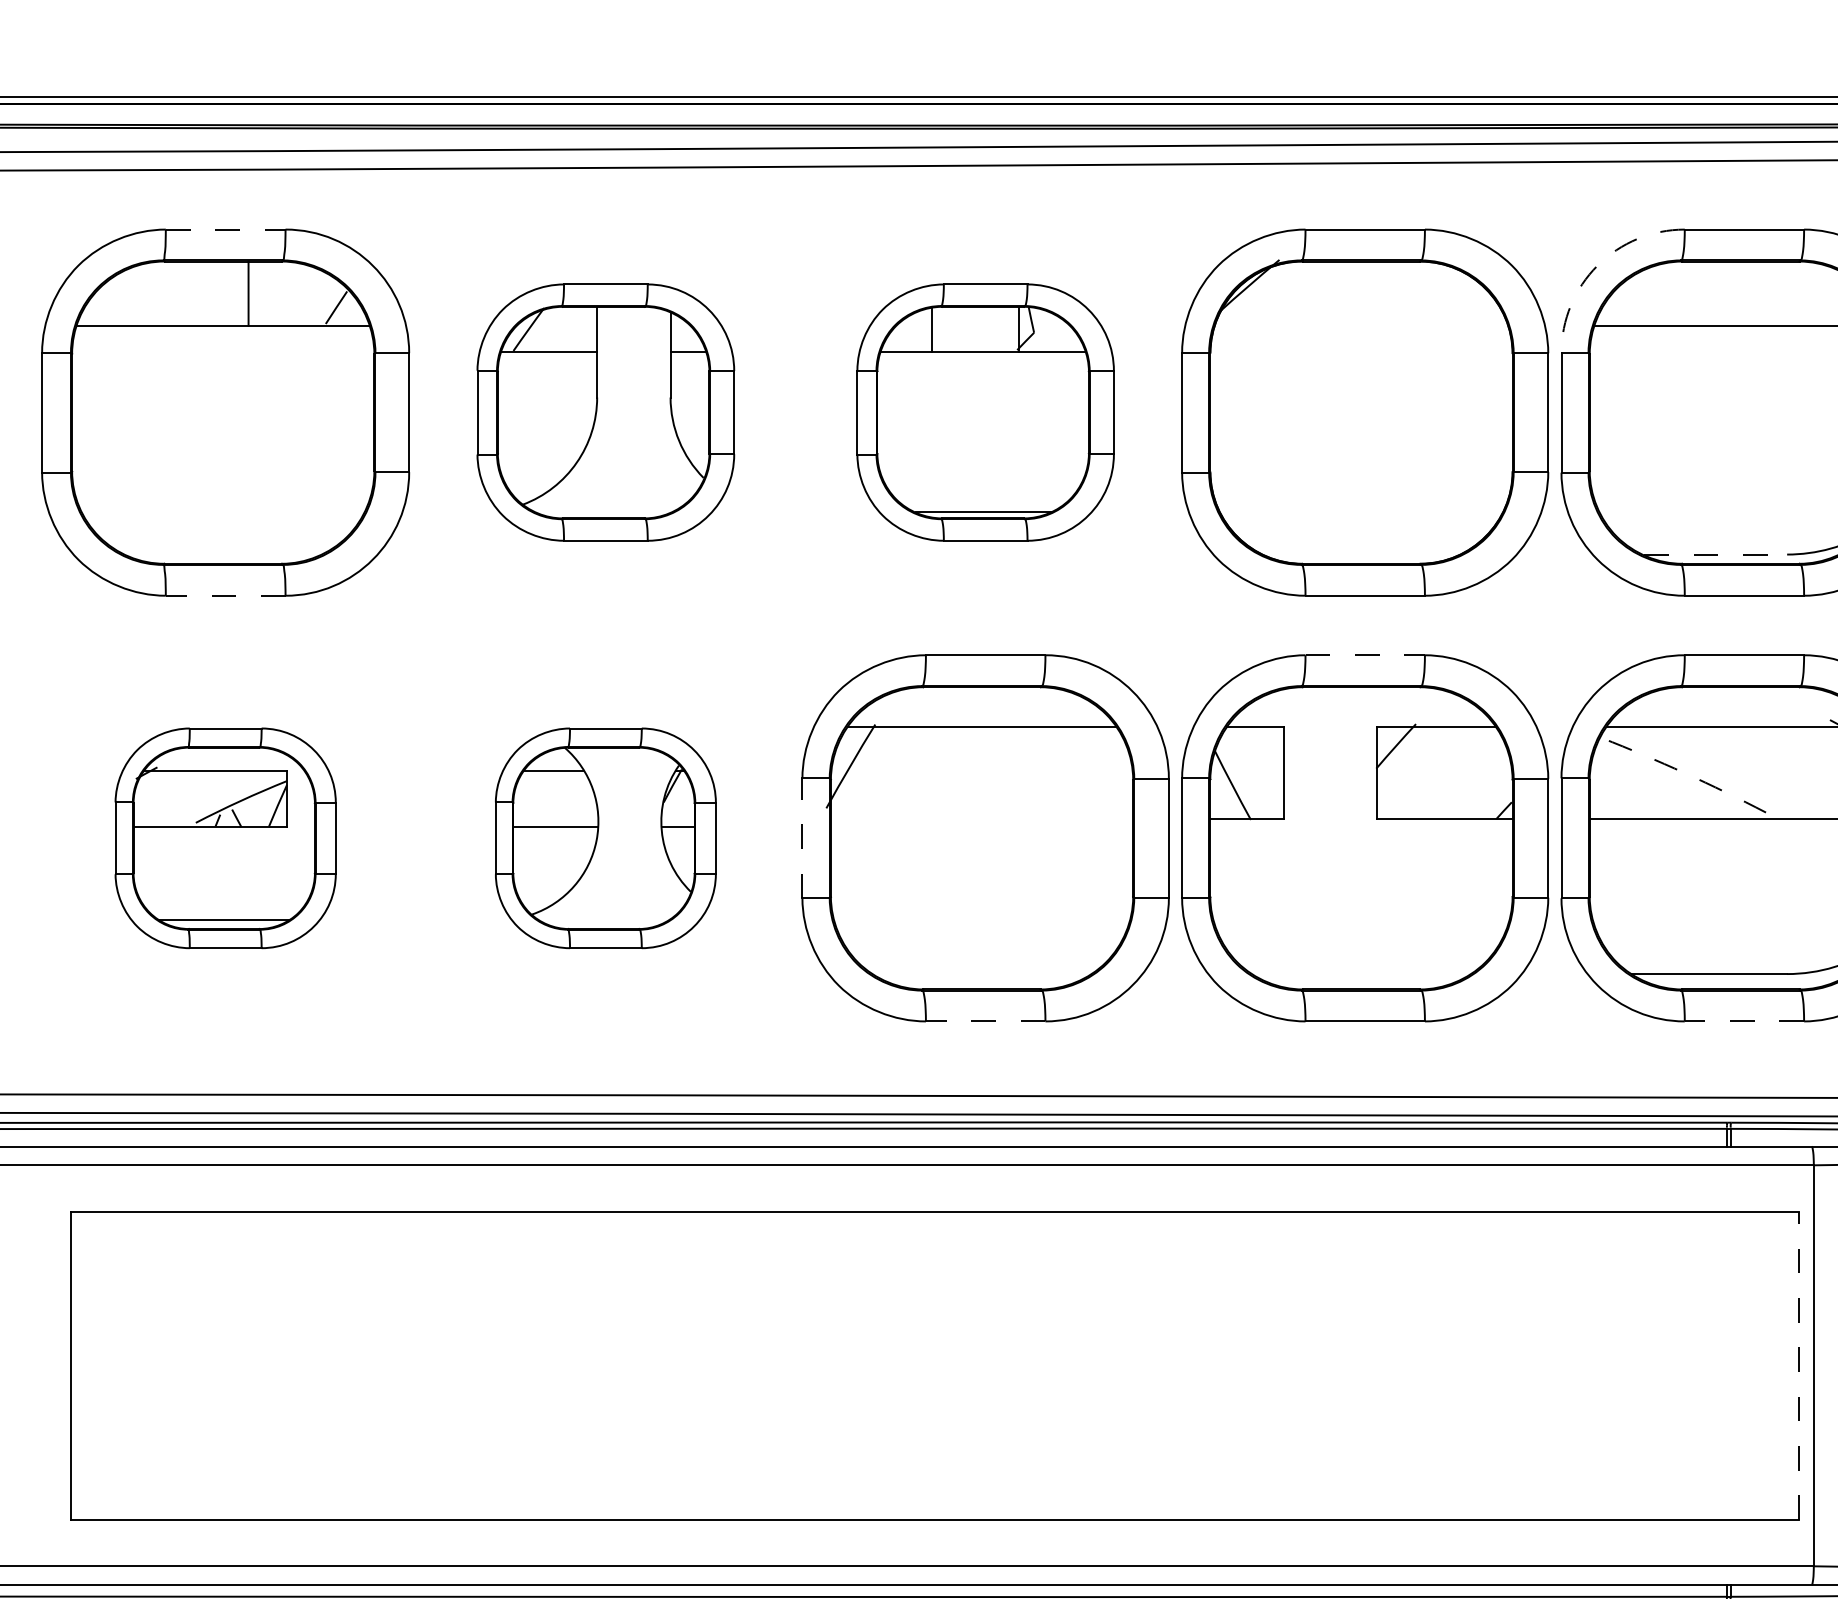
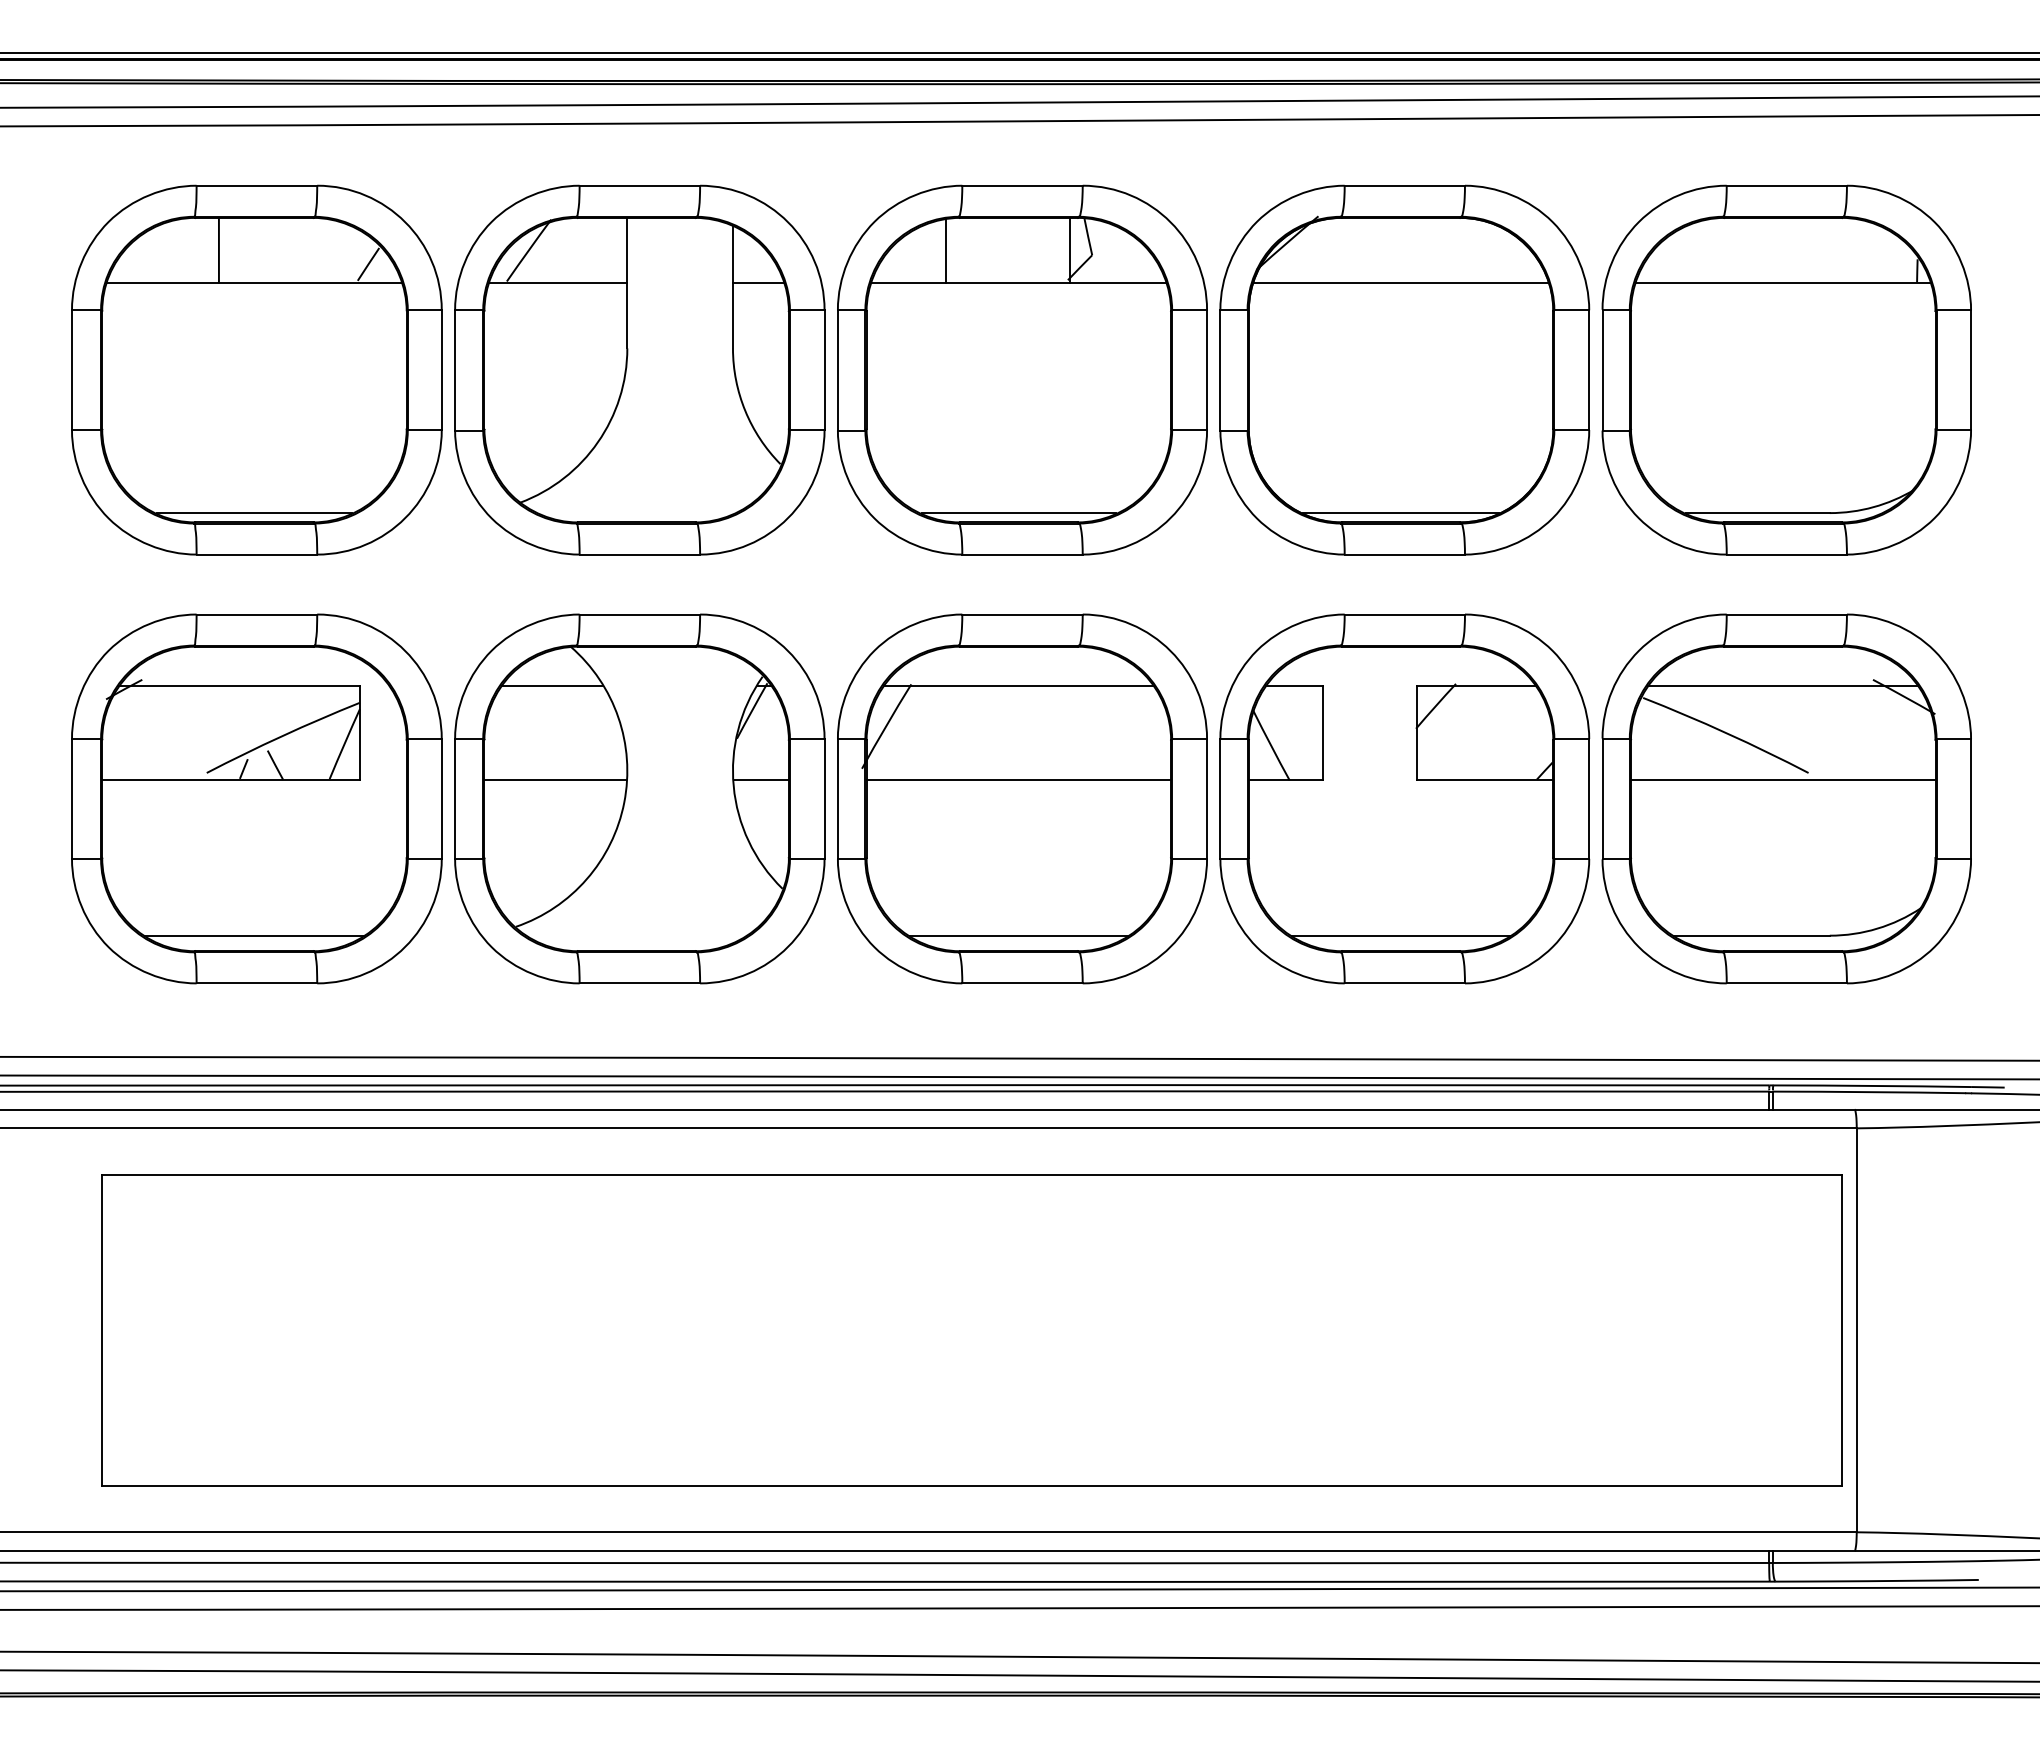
line: (226, 229) -> (257, 185), dashed -> solid
arc: (1597, 266) -> (1638, 222), dashed -> solid
line: (248, 292) -> (218, 249), moved
line: (1360, 325) -> (1400, 282), added
part: (605, 412) -> (639, 369), size x1.43
part: (985, 412) -> (1022, 369), size x1.43
line: (223, 554) -> (254, 513), added
line: (1361, 554) -> (1401, 513), added
line: (1715, 554) -> (1757, 513), dashed -> solid
line: (225, 595) -> (256, 554), dashed -> solid
line: (1365, 655) -> (1405, 614), dashed -> solid
arc: (1684, 773) -> (1726, 733), dashed -> solid
line: (981, 819) -> (1018, 779), added
part: (225, 837) -> (256, 798), size x1.67
part: (605, 837) -> (639, 798), size x1.67
line: (802, 837) -> (837, 798), dashed -> solid
line: (981, 973) -> (1018, 935), added
line: (1360, 973) -> (1400, 935), added
line: (985, 1021) -> (1022, 983), dashed -> solid
line: (1744, 1021) -> (1786, 983), dashed -> solid
line: (1798, 1365) -> (1841, 1329), dashed -> solid

